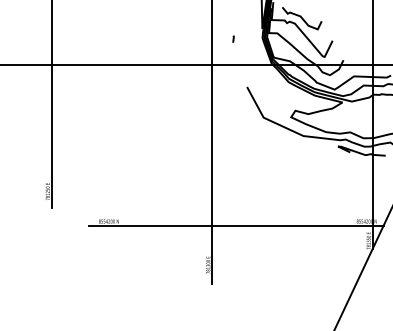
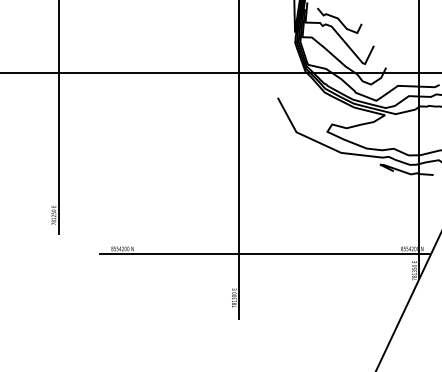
line: (233, 38) -> (262, 43), removed

